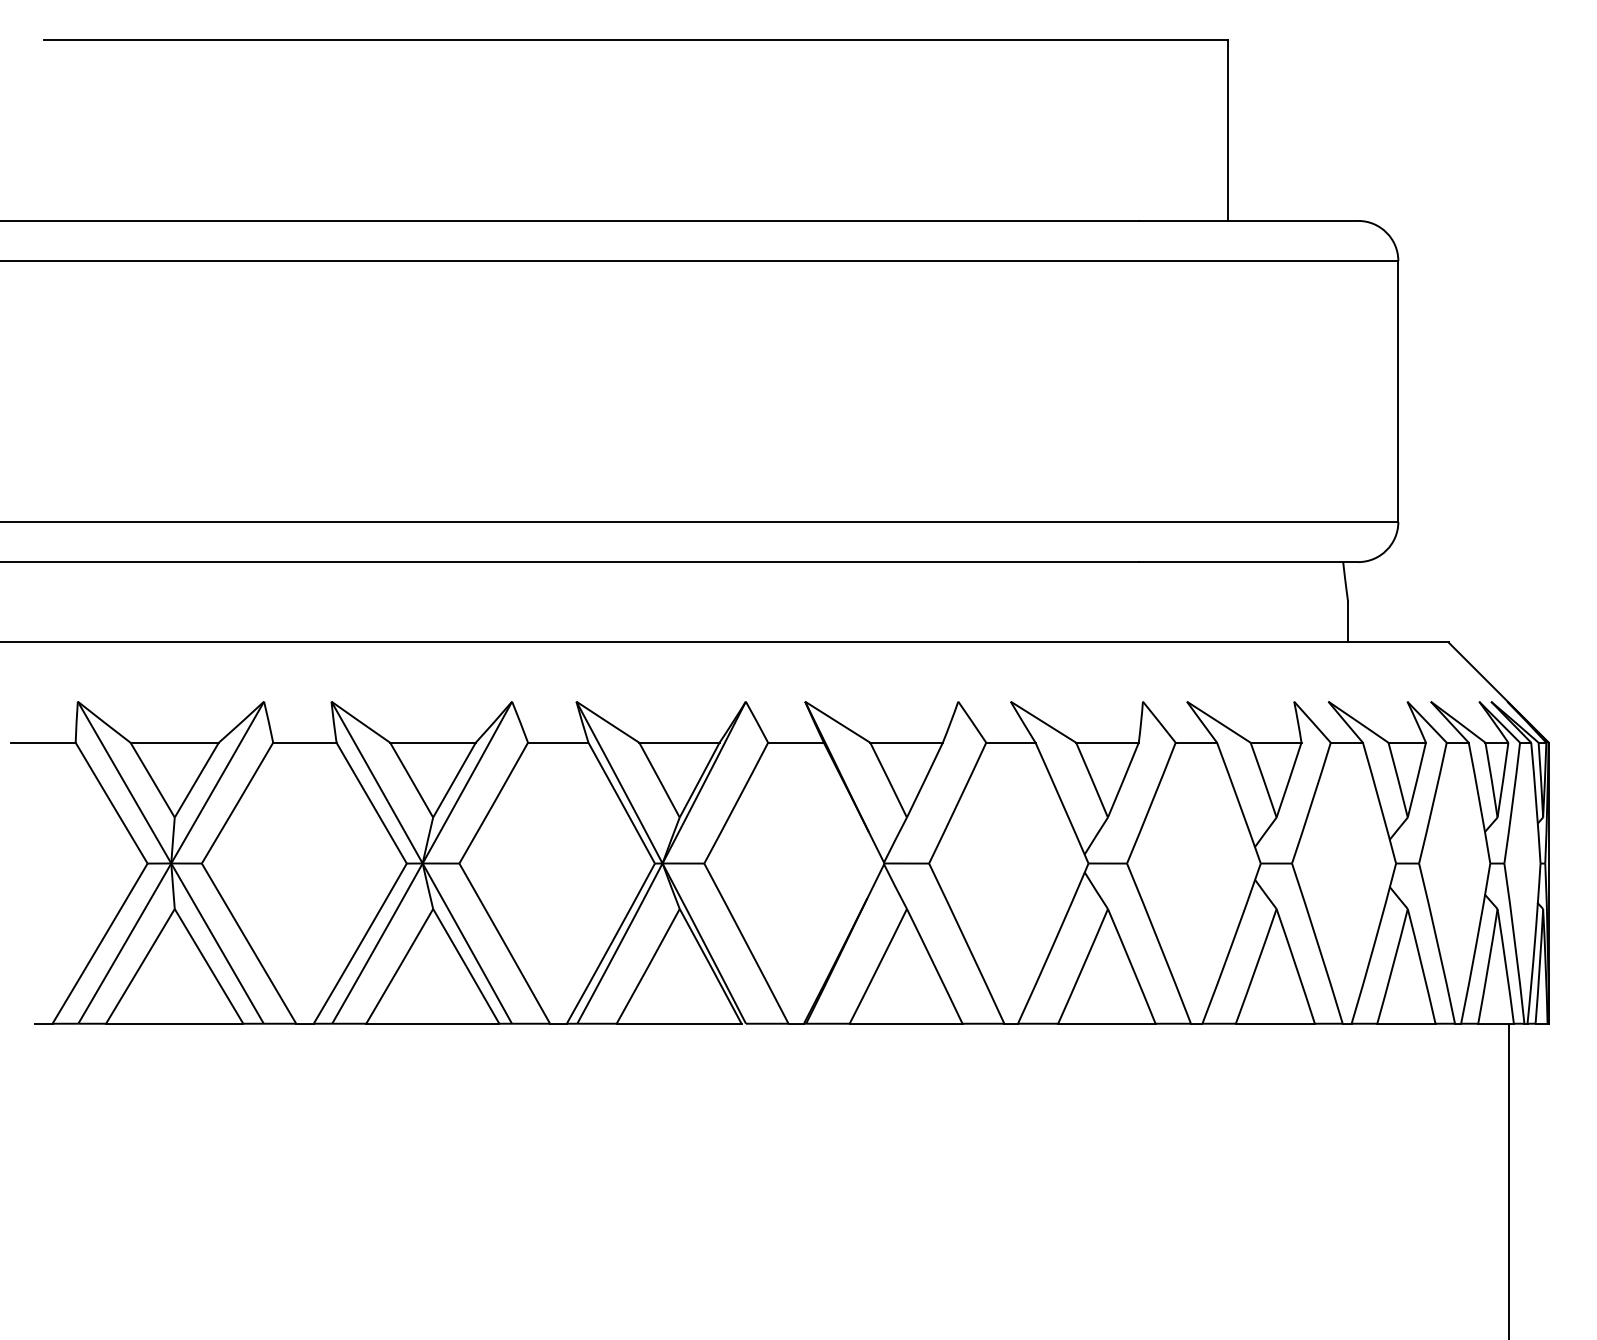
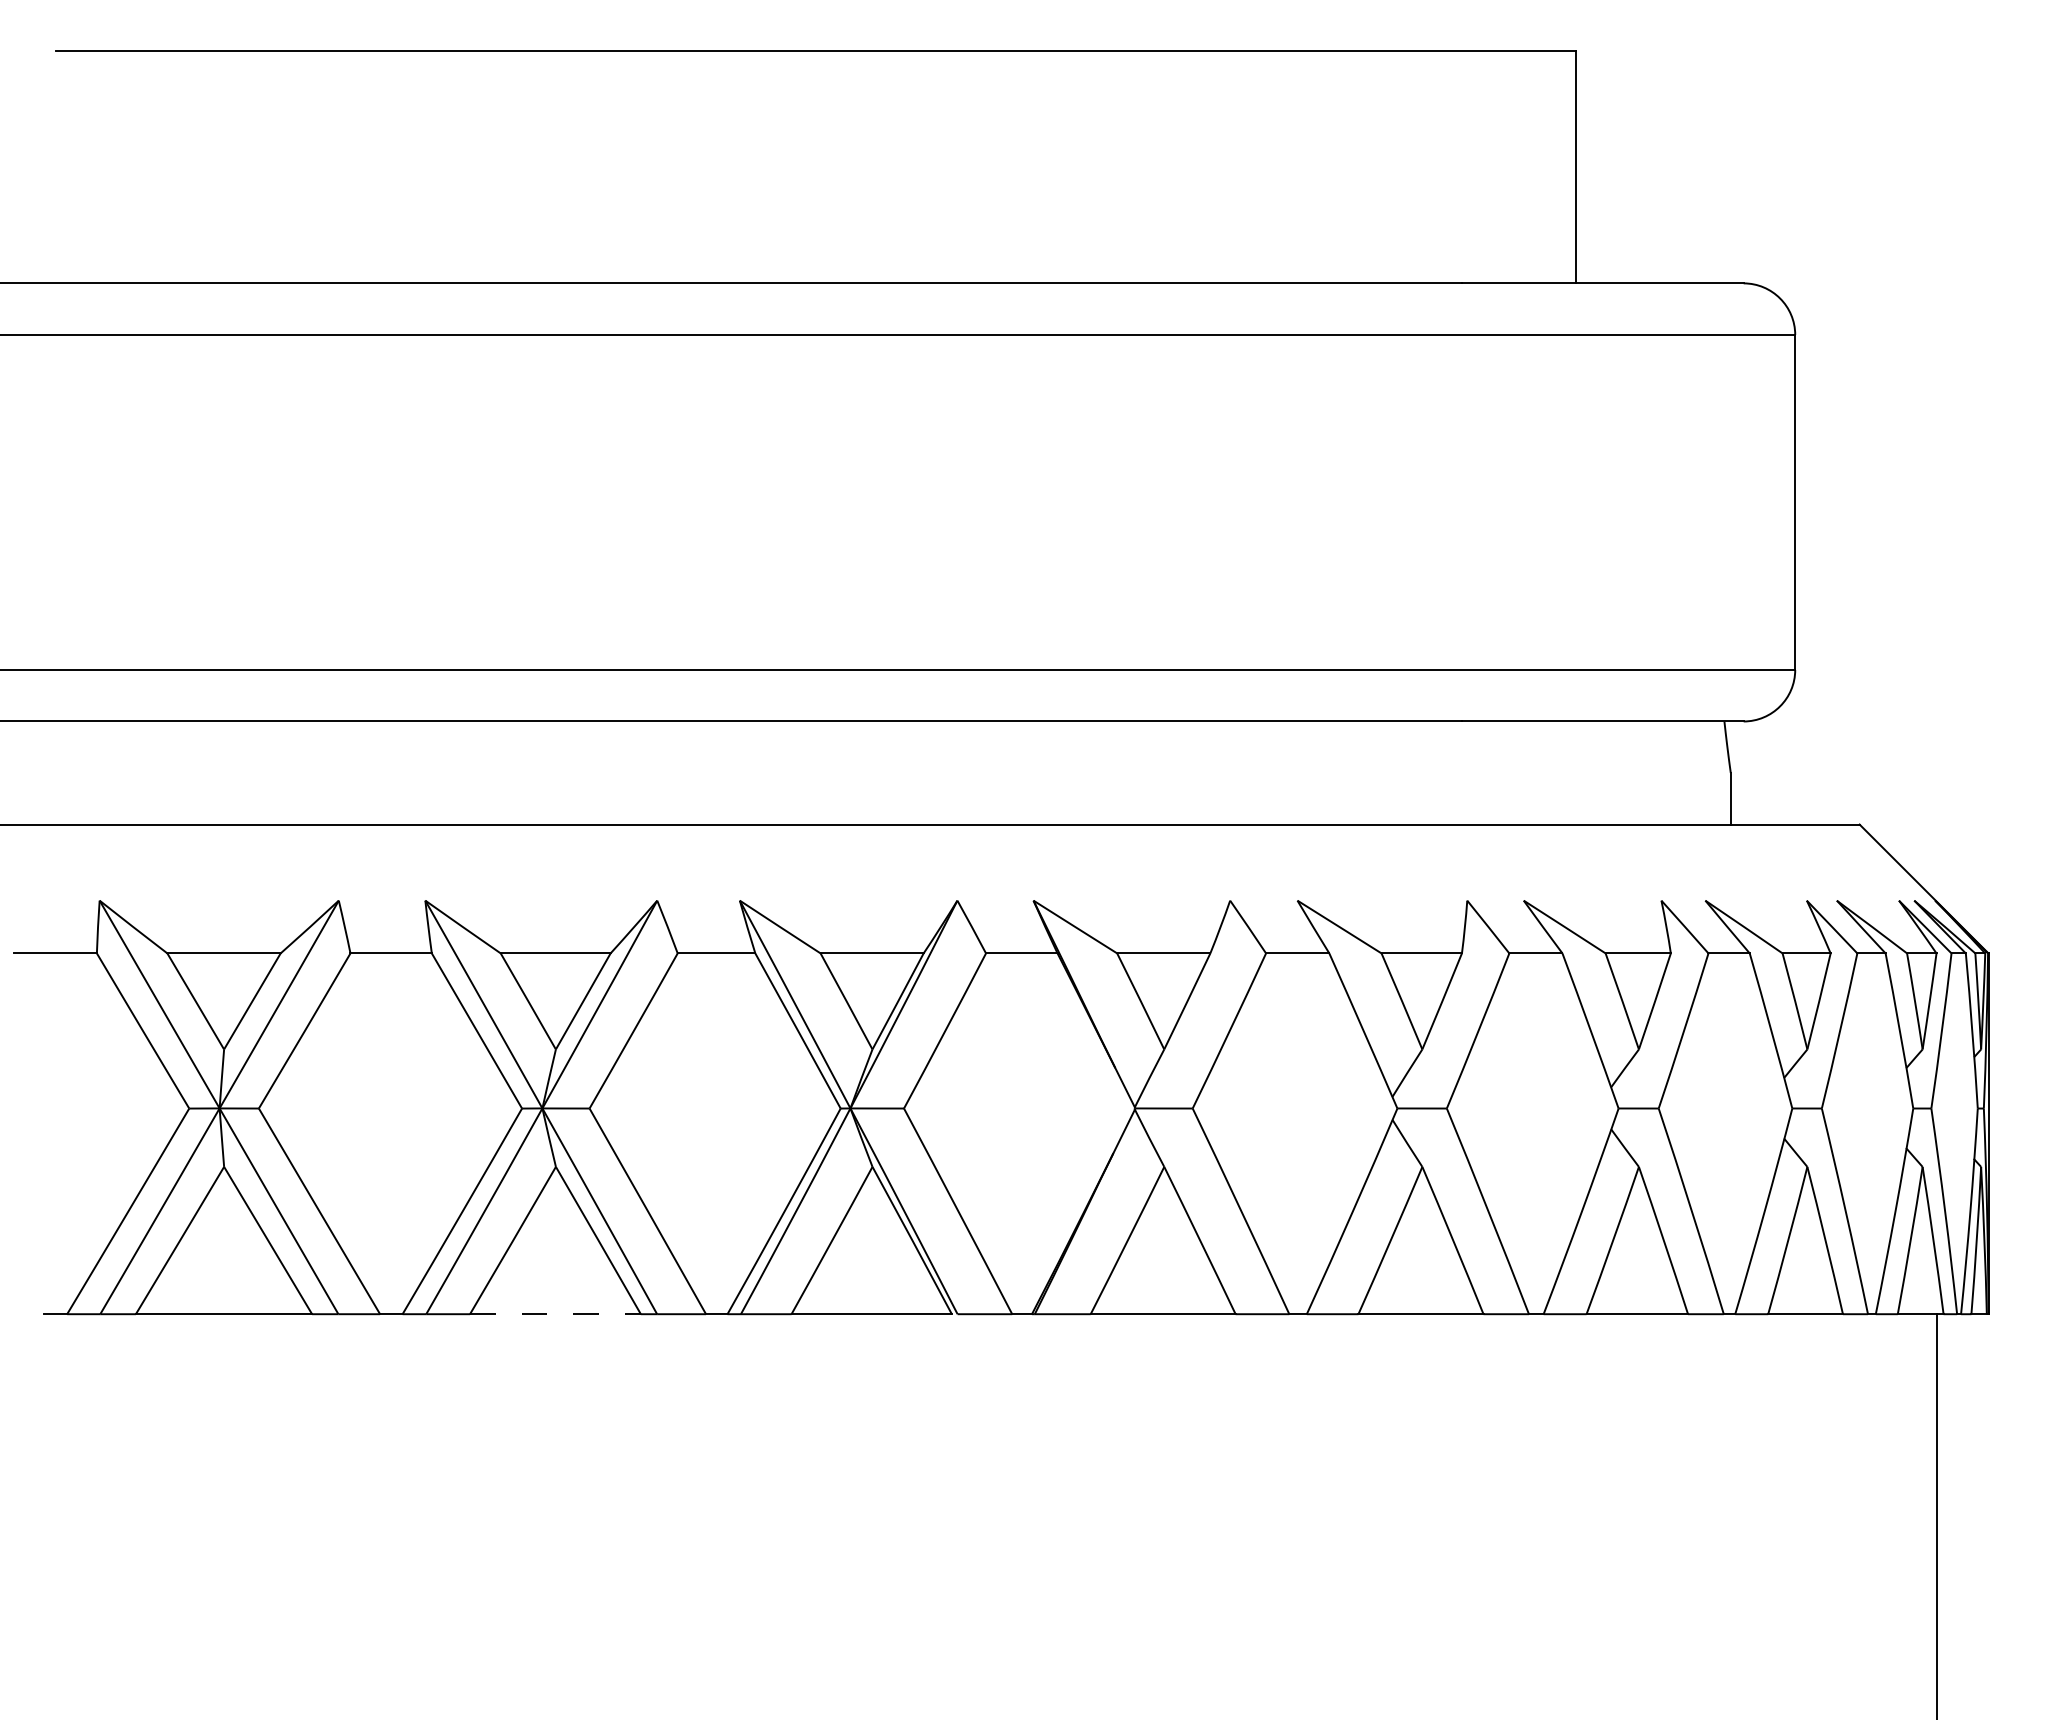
line: (432, 1023) -> (555, 1314), solid -> dashed

